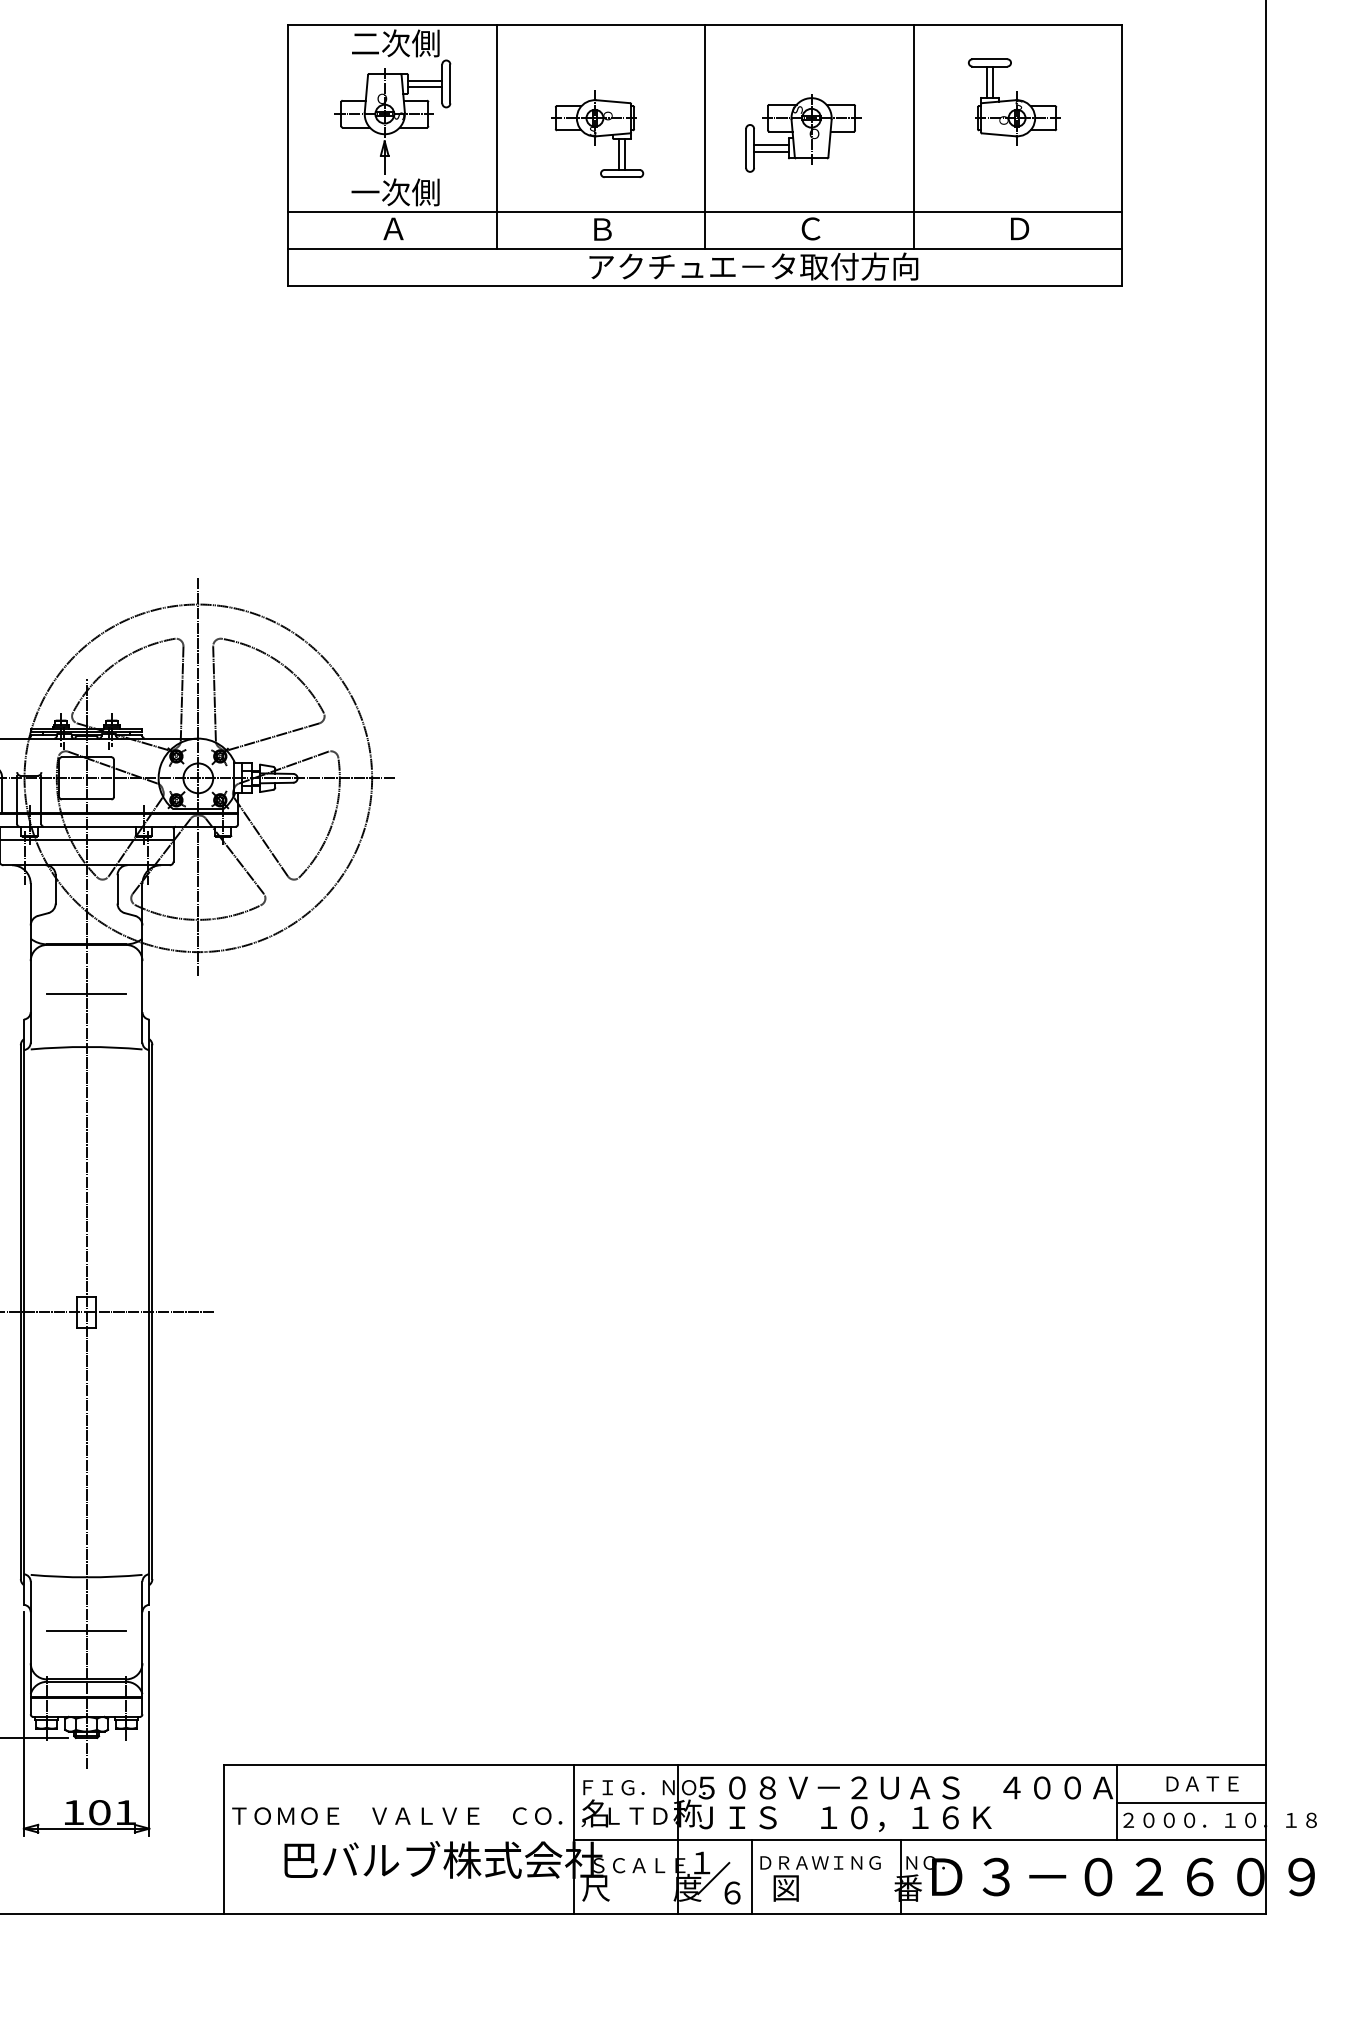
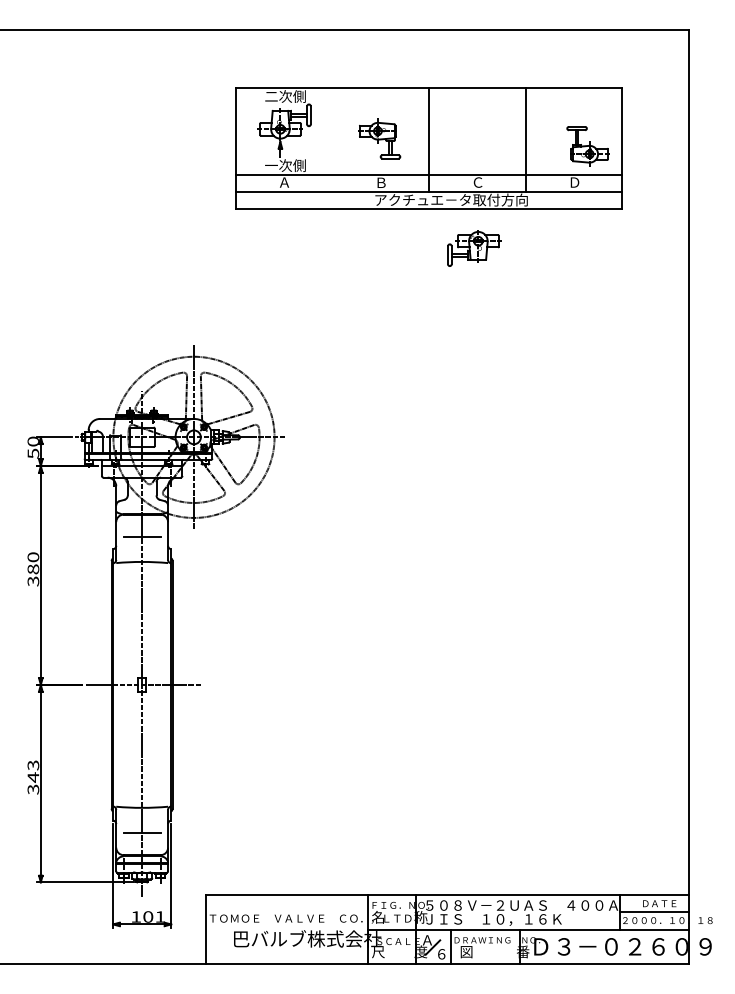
part: (1012, 101) -> (587, 146), moved
part: (803, 133) -> (474, 248), moved
line: (497, 136) -> (332, 139), removed
text: (699, 1863) -> (426, 940), １ -> Ａ

